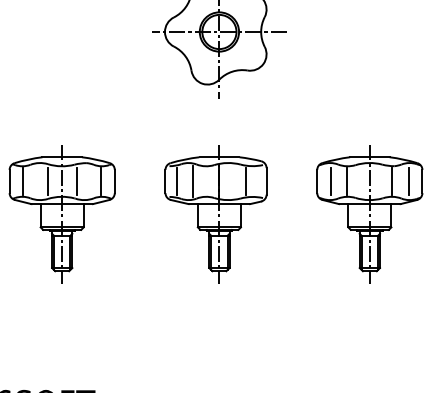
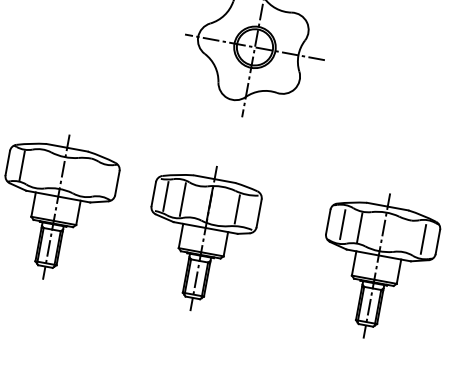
line: (47, 181) -> (47, 170), removed
line: (76, 181) -> (77, 175), removed
line: (100, 181) -> (102, 180), removed
line: (392, 181) -> (406, 236), removed
part: (215, 214) -> (199, 238), moved

